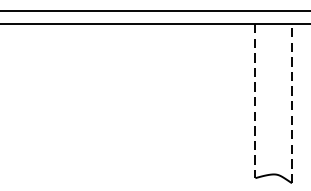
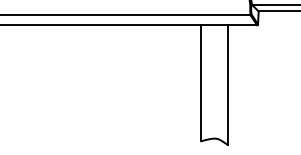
line: (255, 101) -> (200, 83), dashed -> solid
line: (292, 103) -> (228, 85), dashed -> solid

